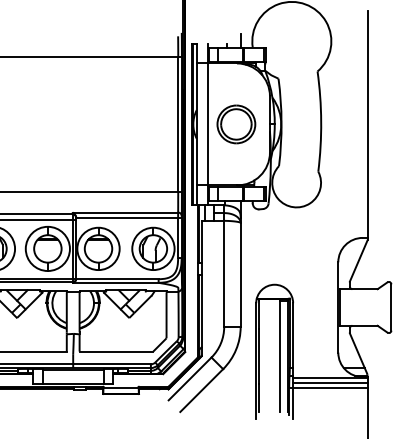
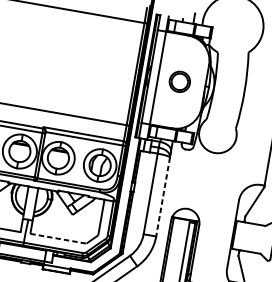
part: (236, 124) -> (179, 81), size x0.7
line: (240, 275) -> (162, 197), solid -> dashed
line: (116, 351) -> (58, 238), solid -> dashed

